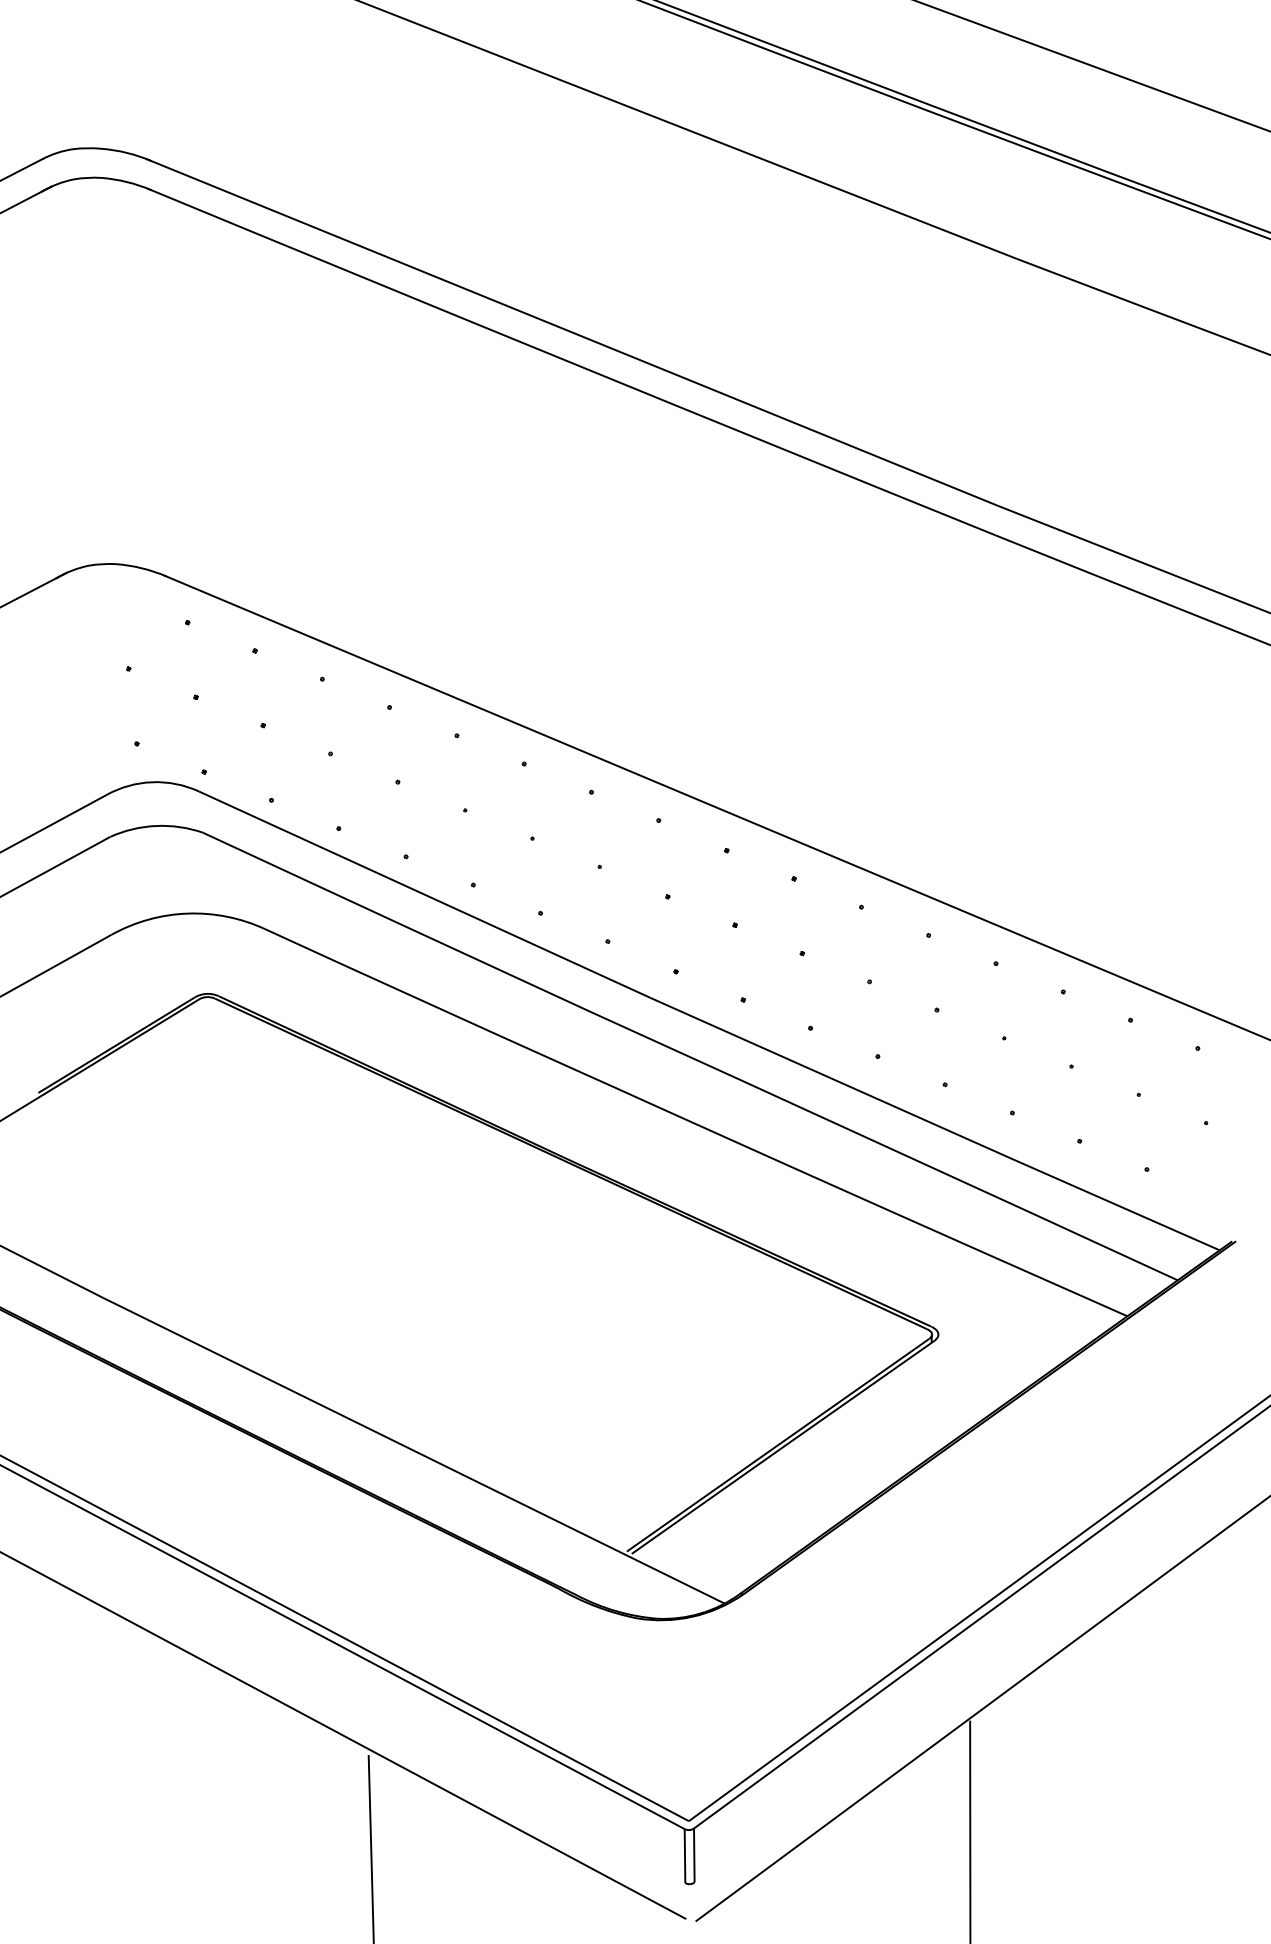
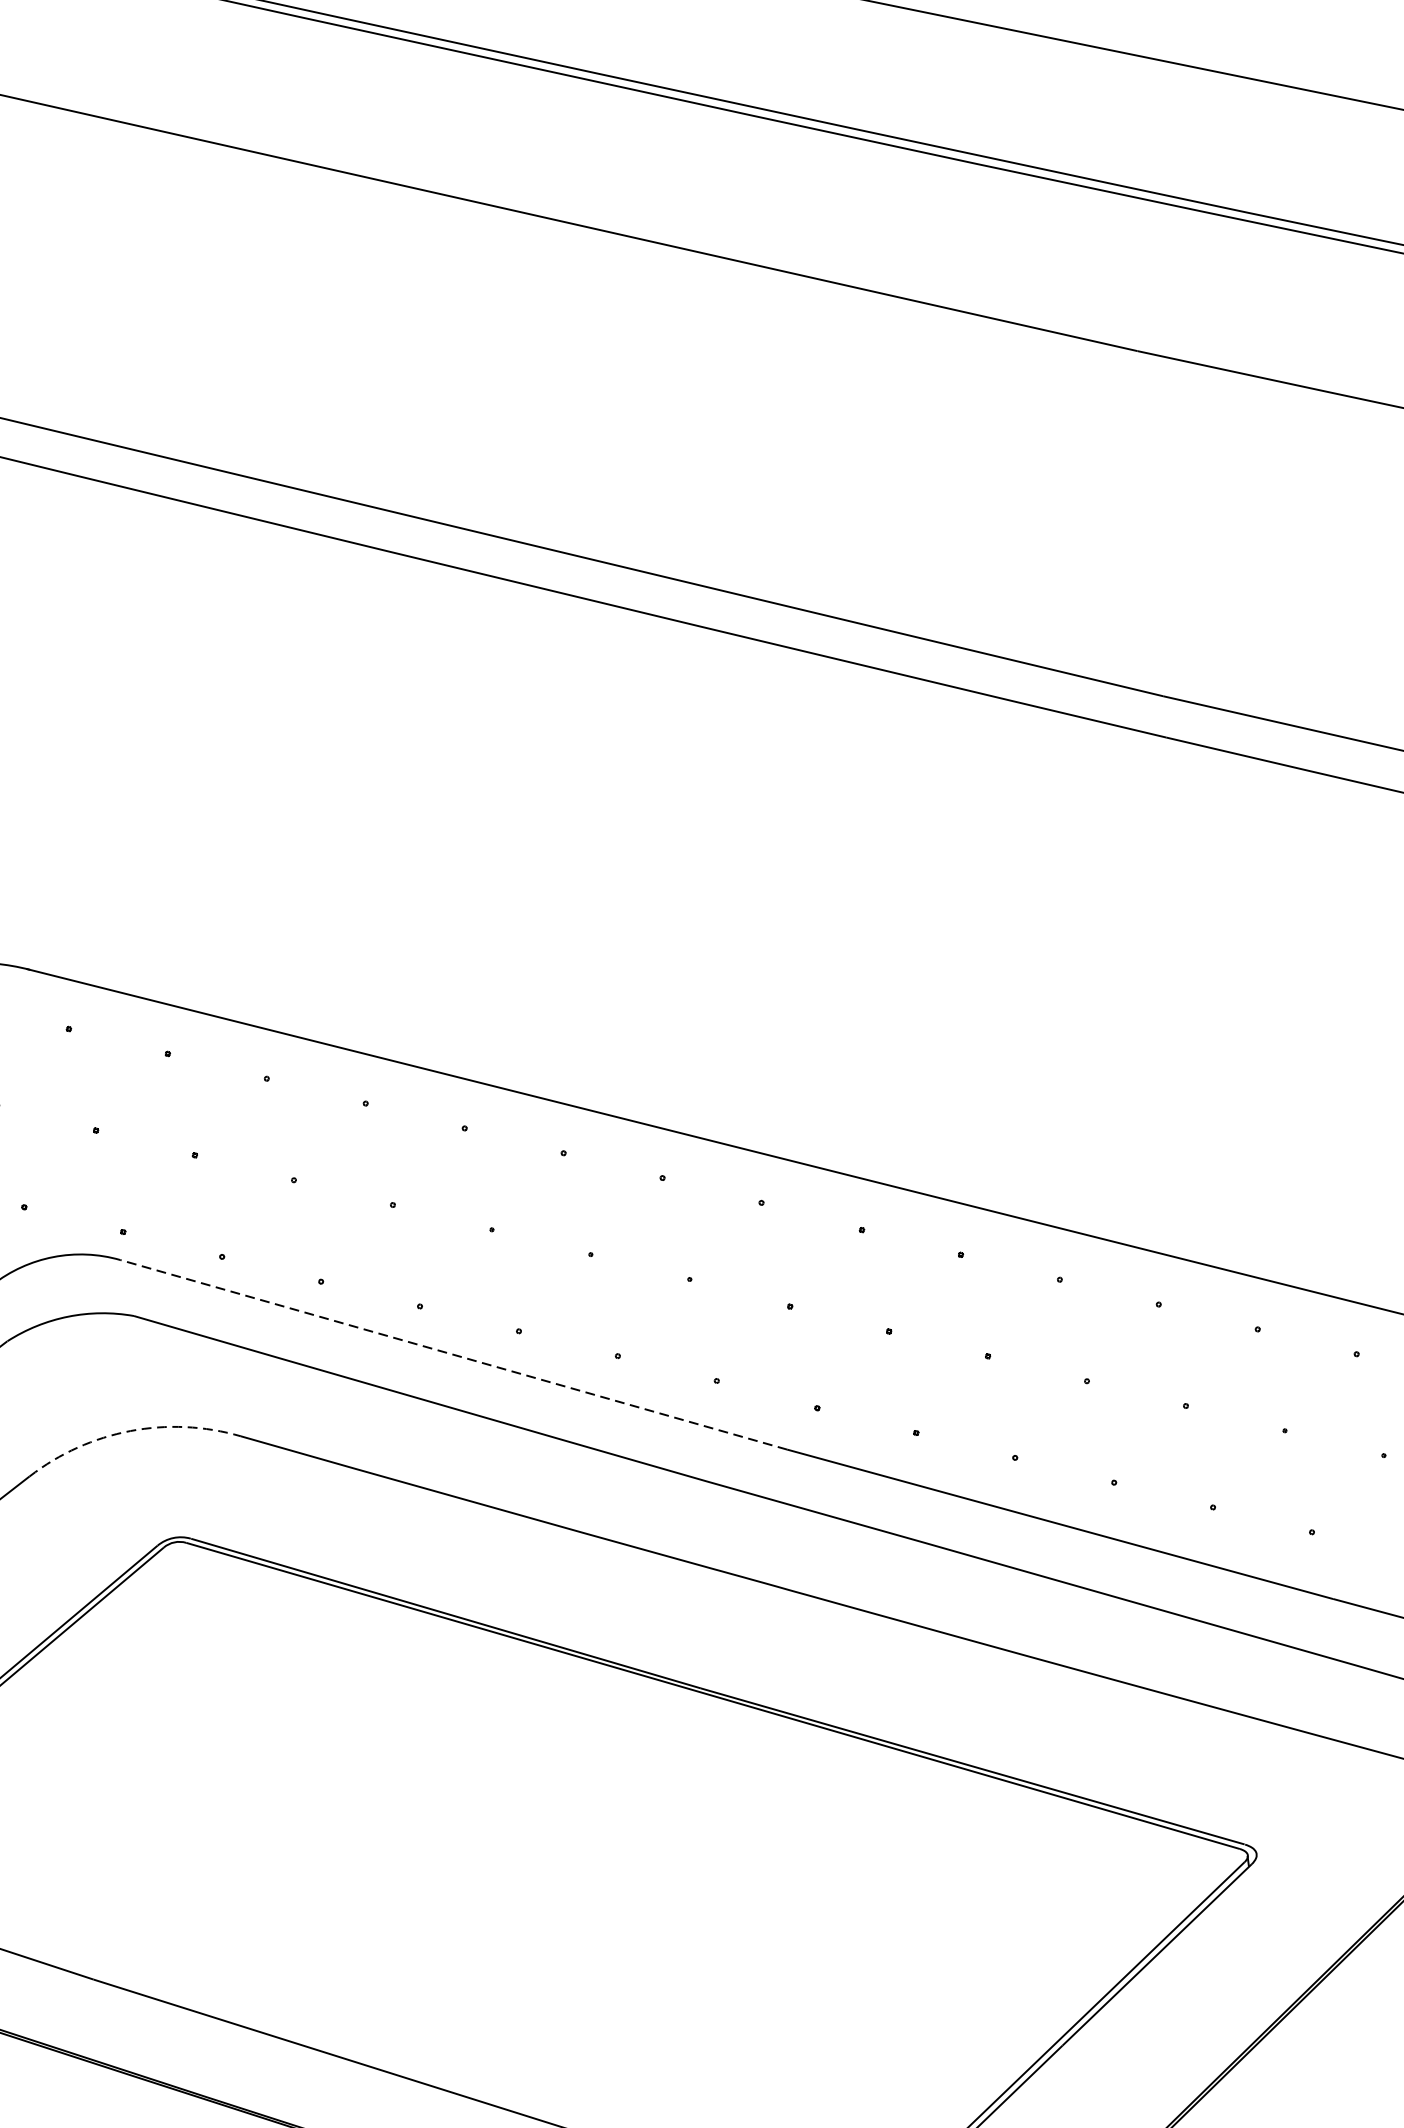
line: (424, 894) -> (453, 1354), solid -> dashed
line: (187, 913) -> (130, 1430), solid -> dashed

